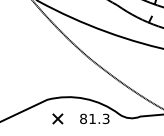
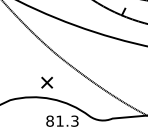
part: (57, 118) -> (46, 82), moved

